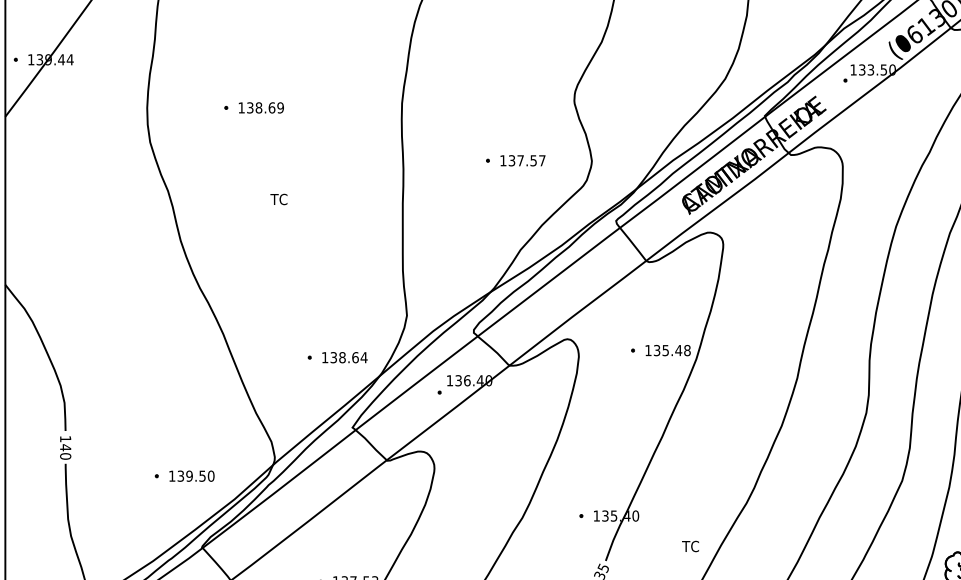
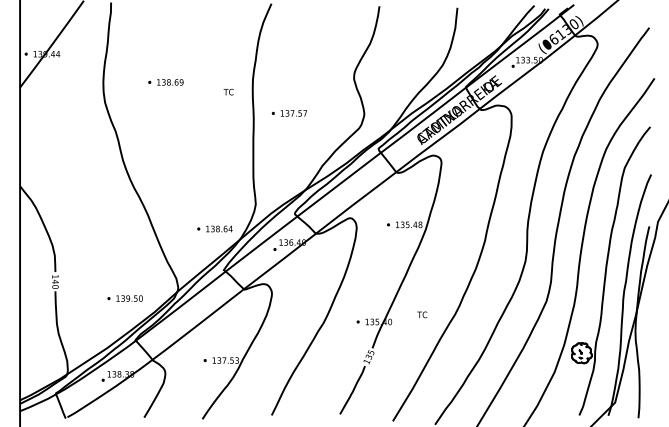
part: (513, 160) -> (288, 113), moved
text: (278, 198) -> (228, 91), moved
text: (690, 545) -> (422, 314), moved

